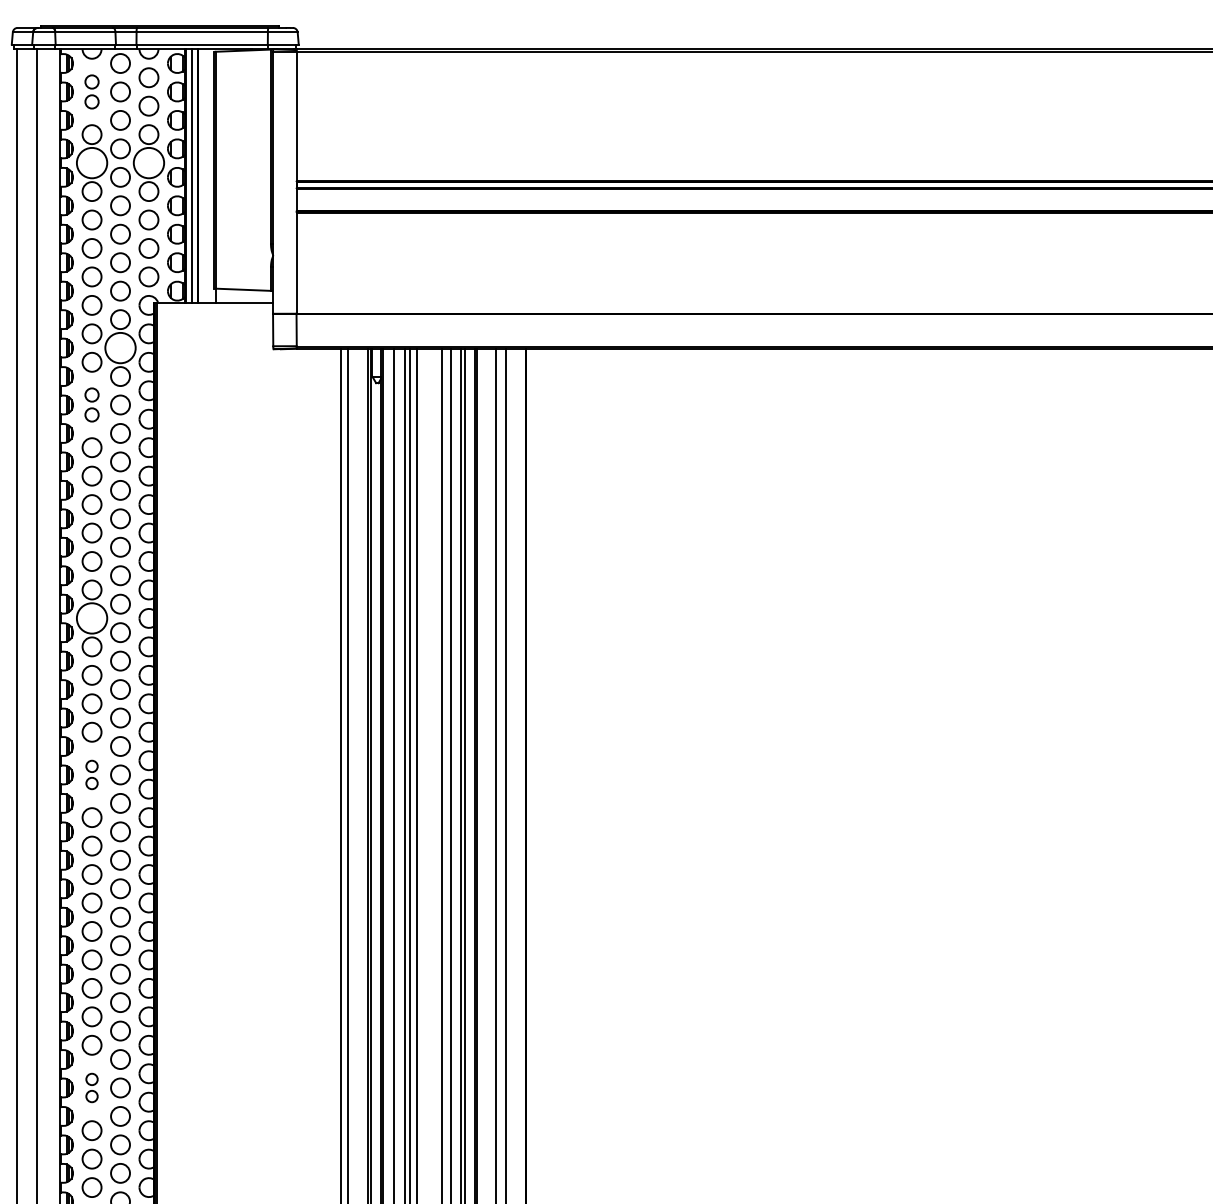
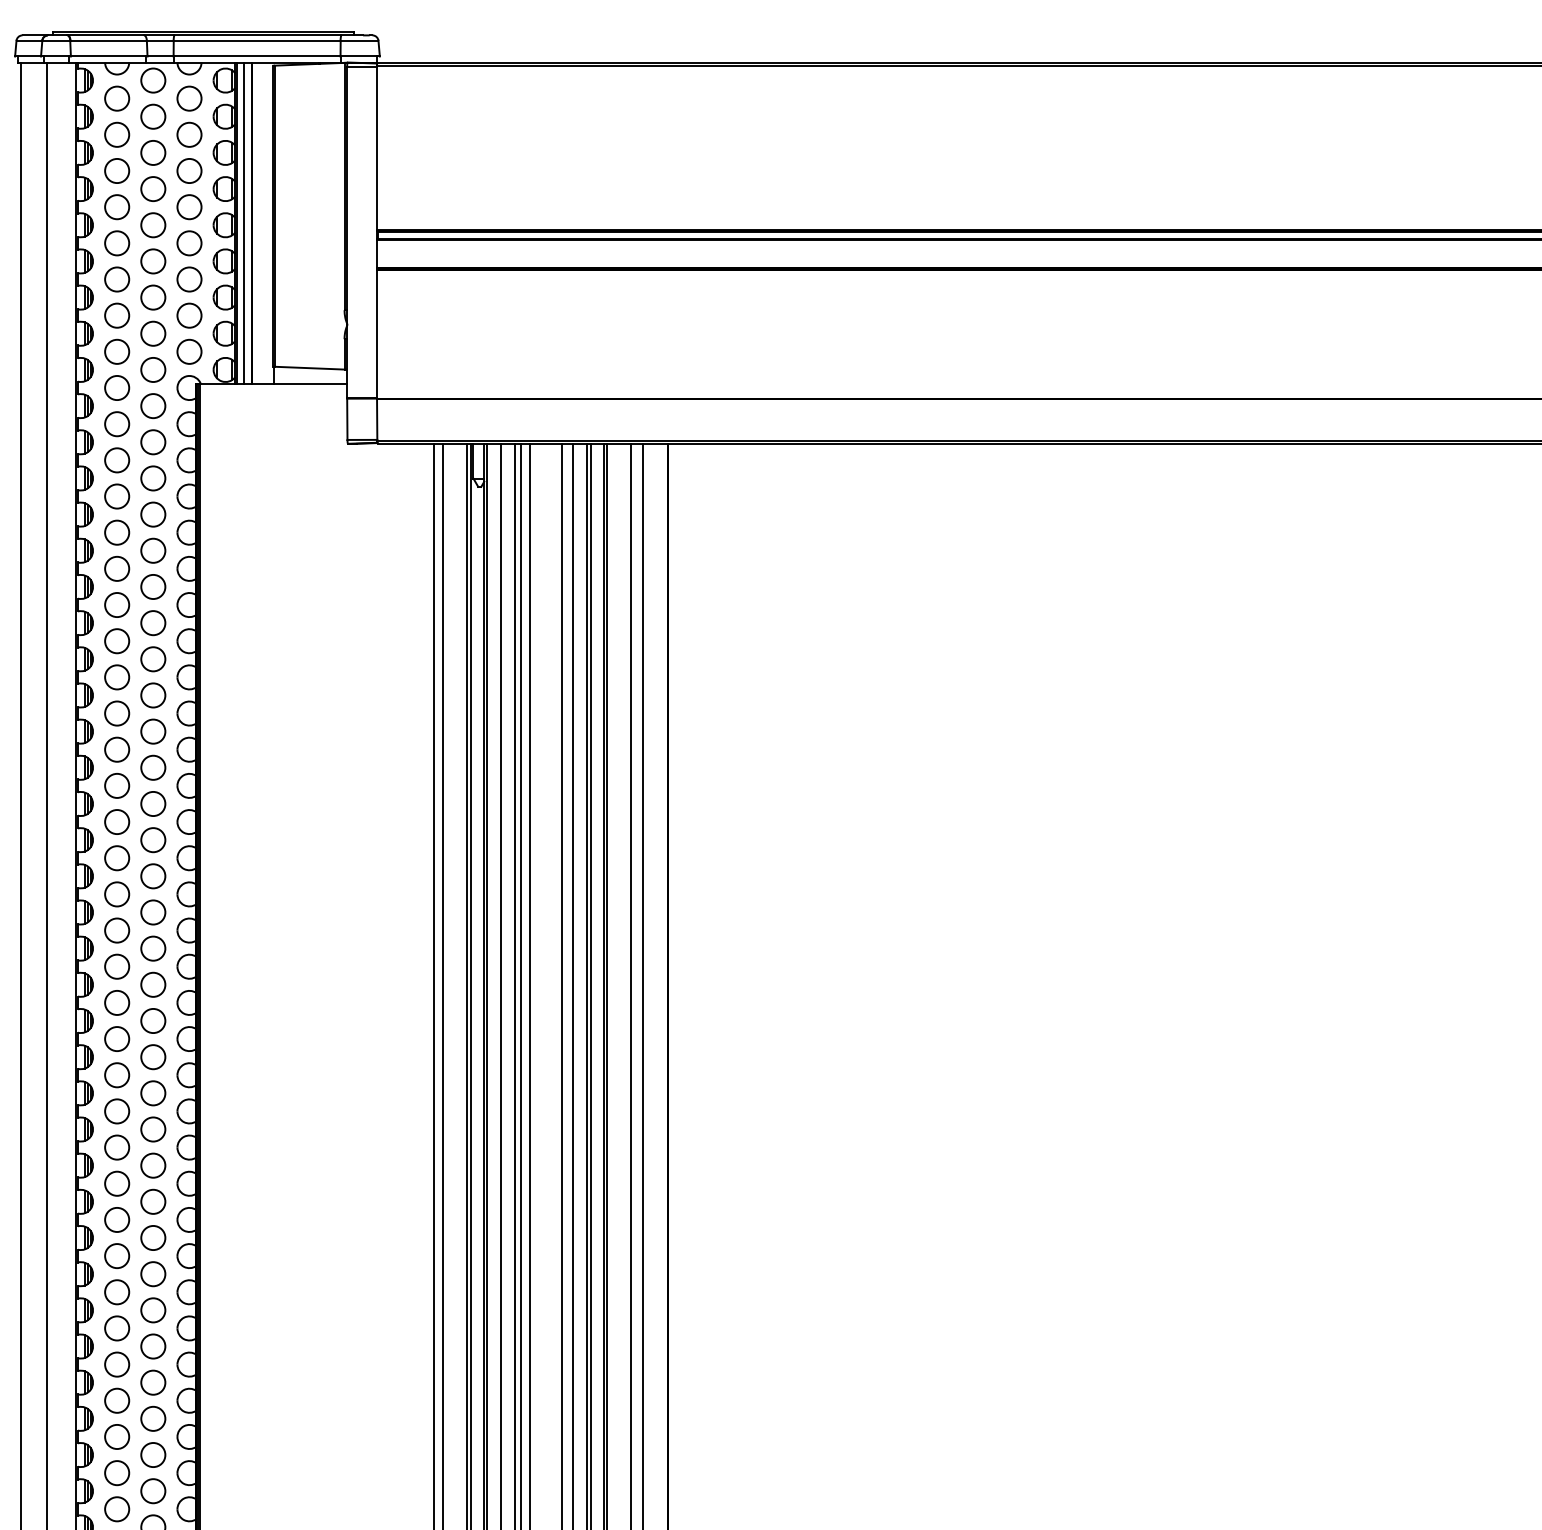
part: (91, 91) -> (116, 116), size x1.43
circle: (91, 162) -> (116, 206), size x0.62
circle: (148, 162) -> (188, 206), size x0.62
circle: (120, 347) -> (153, 441), size x0.62
part: (91, 404) -> (116, 513), size x1.43
circle: (91, 617) -> (116, 784), size x0.62
part: (91, 774) -> (116, 984), size x1.67
part: (91, 1087) -> (116, 1382), size x1.67

